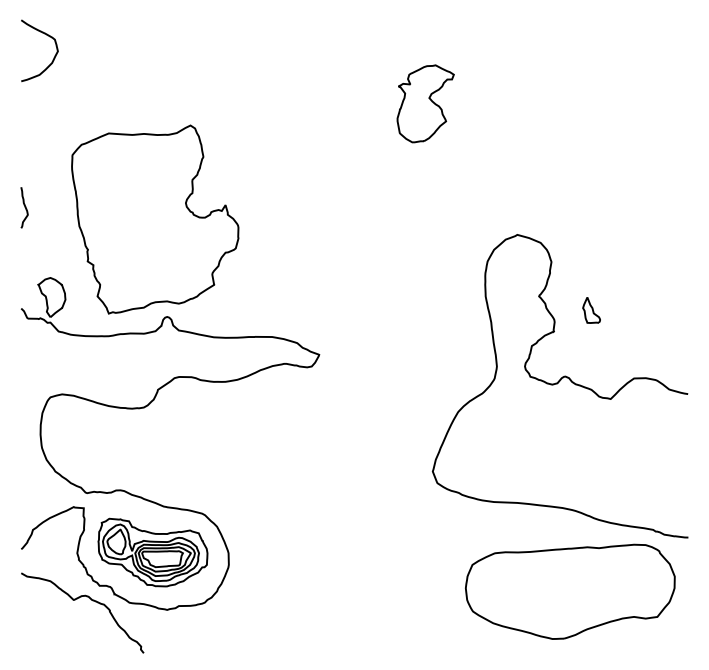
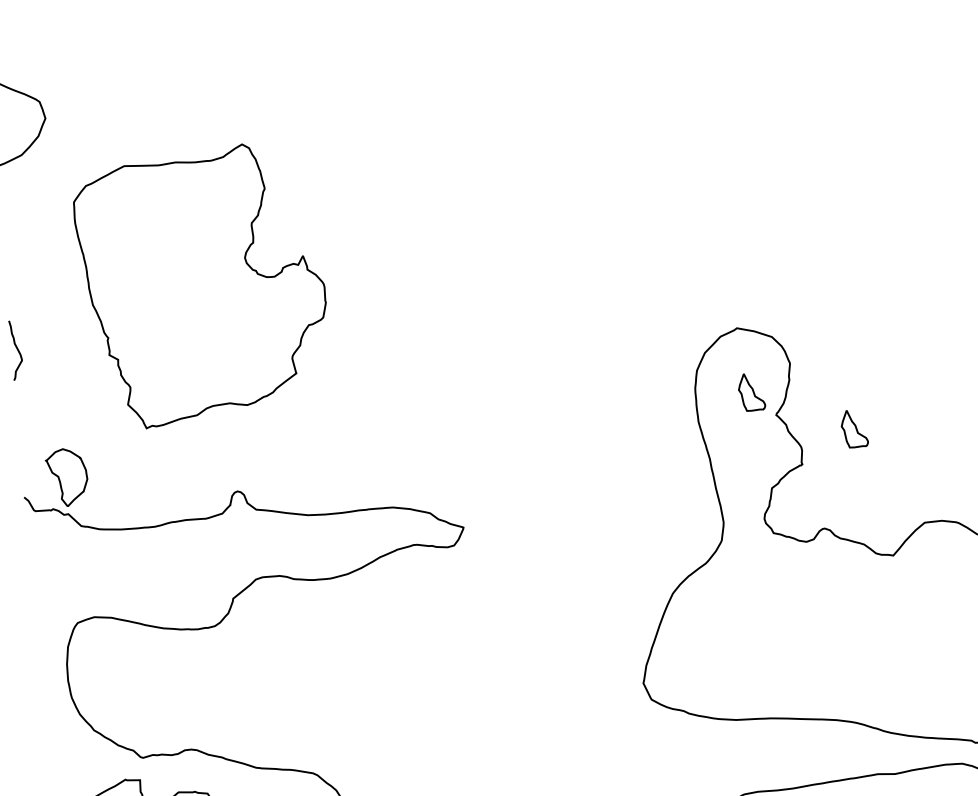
part: (425, 103) -> (586, 148), removed
part: (155, 219) -> (202, 285), moved
part: (523, 279) -> (751, 392), added

